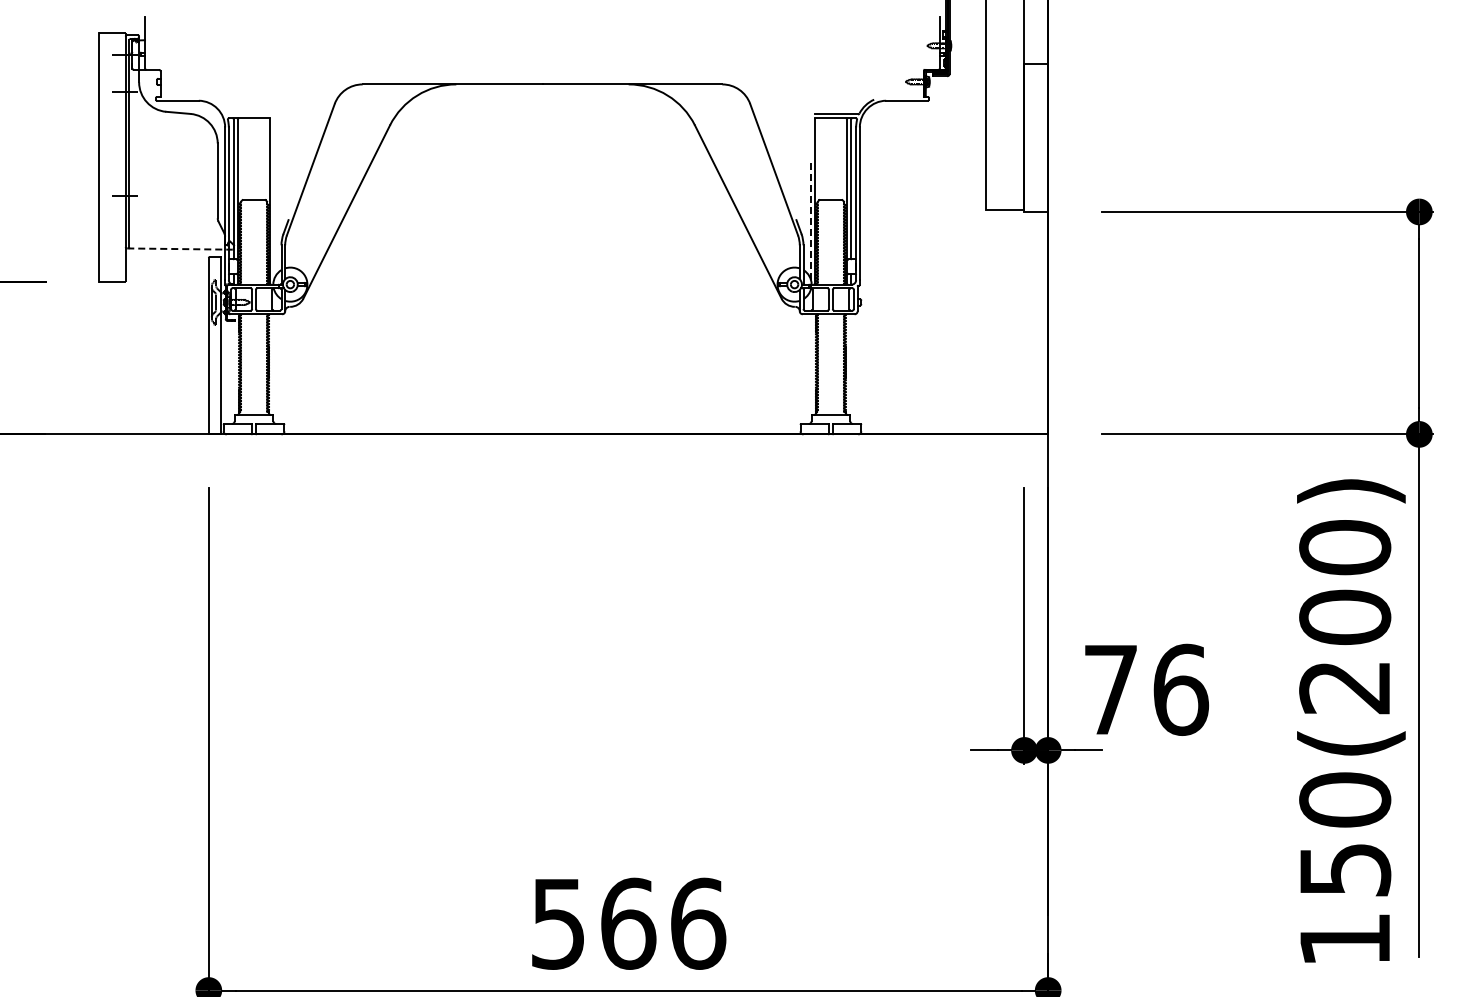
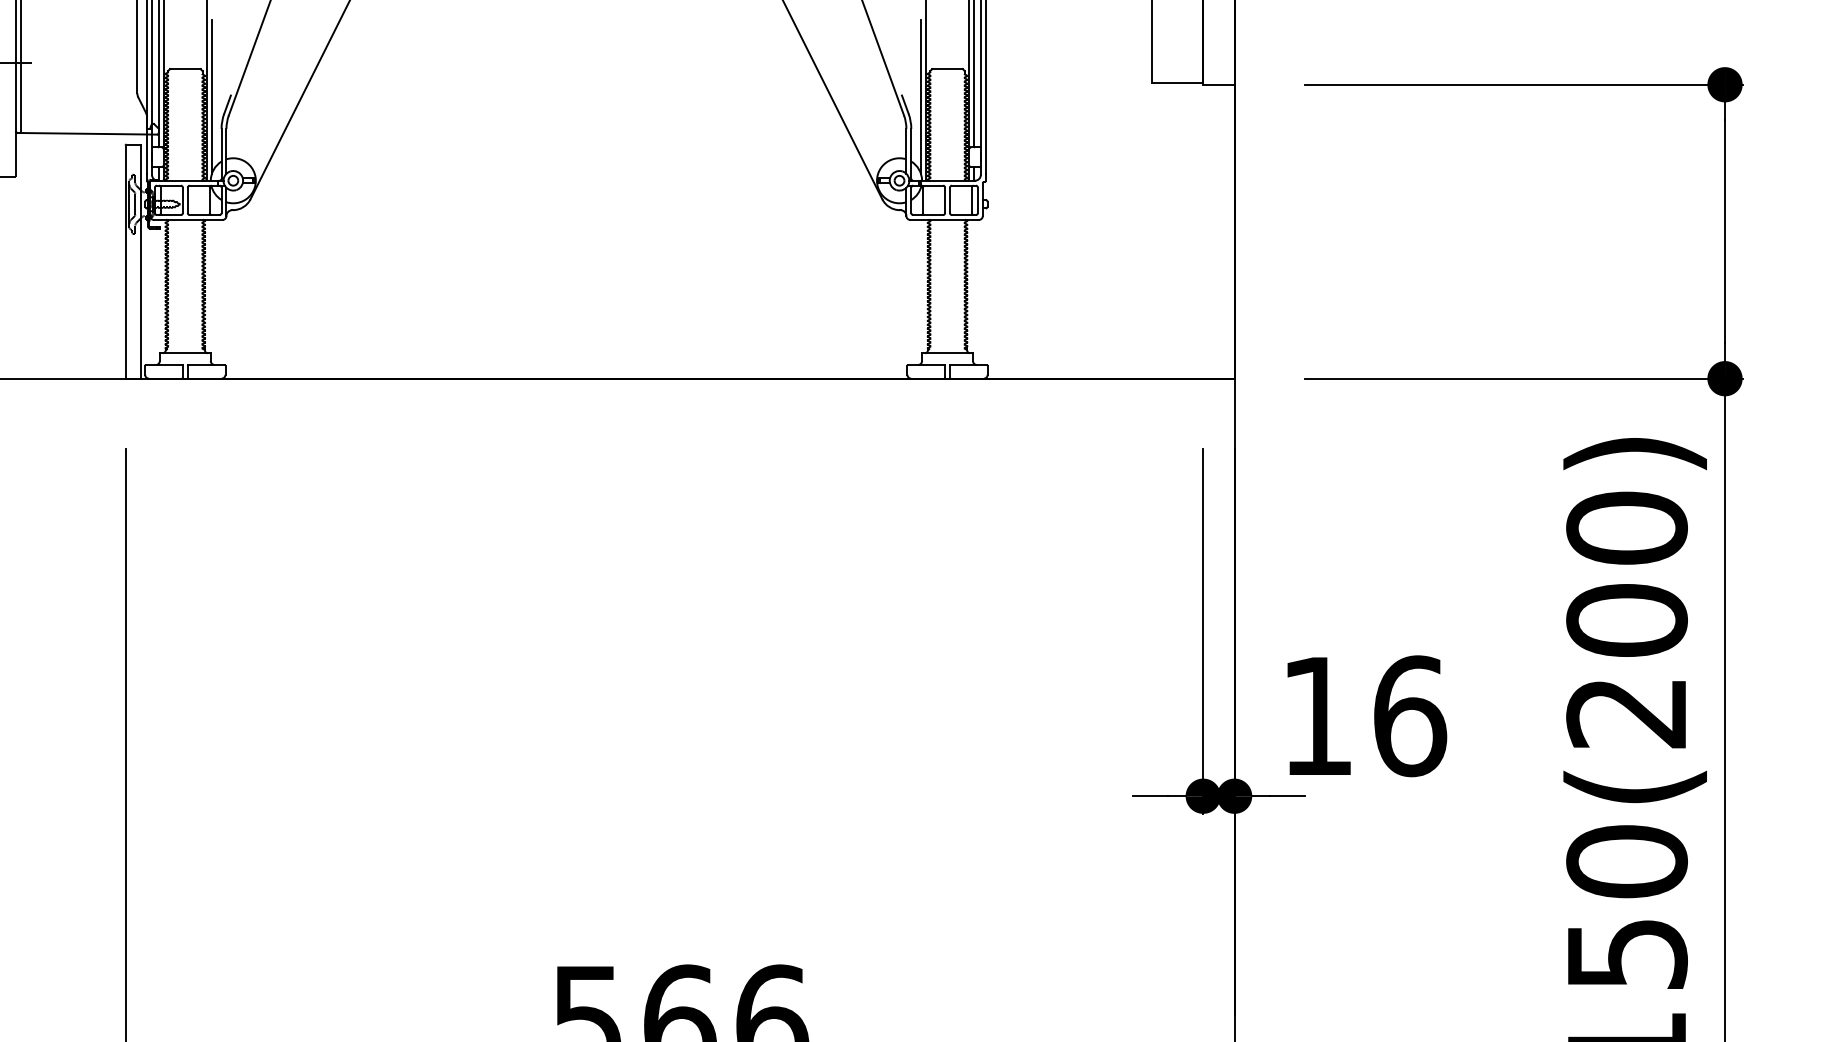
line: (274, 221) -> (212, 97), added
line: (810, 221) -> (920, 97), dashed -> solid
line: (179, 249) -> (86, 134), dashed -> solid
text: (1110, 689) -> (1316, 715), 76 -> 16

